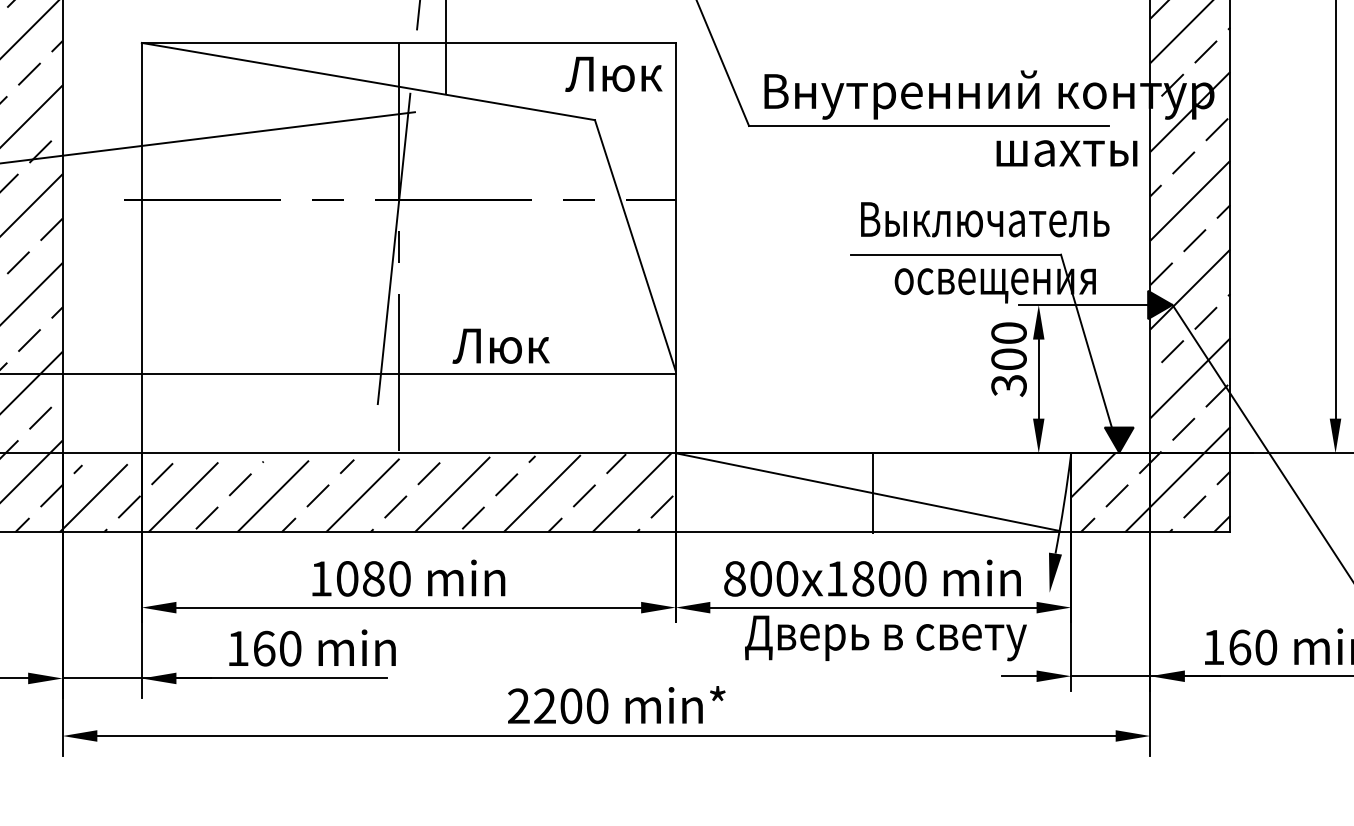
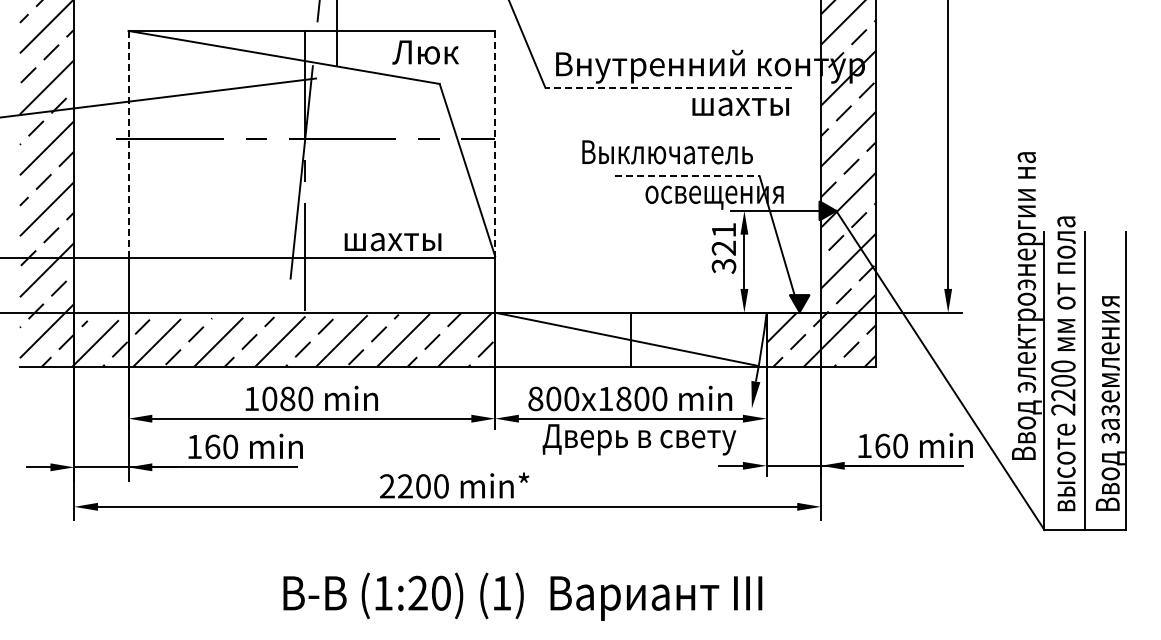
text: (613, 74) -> (425, 52), moved
line: (928, 125) -> (668, 87), solid -> dashed
text: (1066, 152) -> (740, 106), moved
line: (141, 208) -> (128, 144), solid -> dashed
line: (676, 208) -> (495, 144), solid -> dashed
text: (985, 219) -> (667, 152), moved
line: (955, 254) -> (687, 176), solid -> dashed
text: (1008, 345) -> (723, 238), 300 -> 321
text: (524, 346) -> (391, 239), Люк -> шахты

